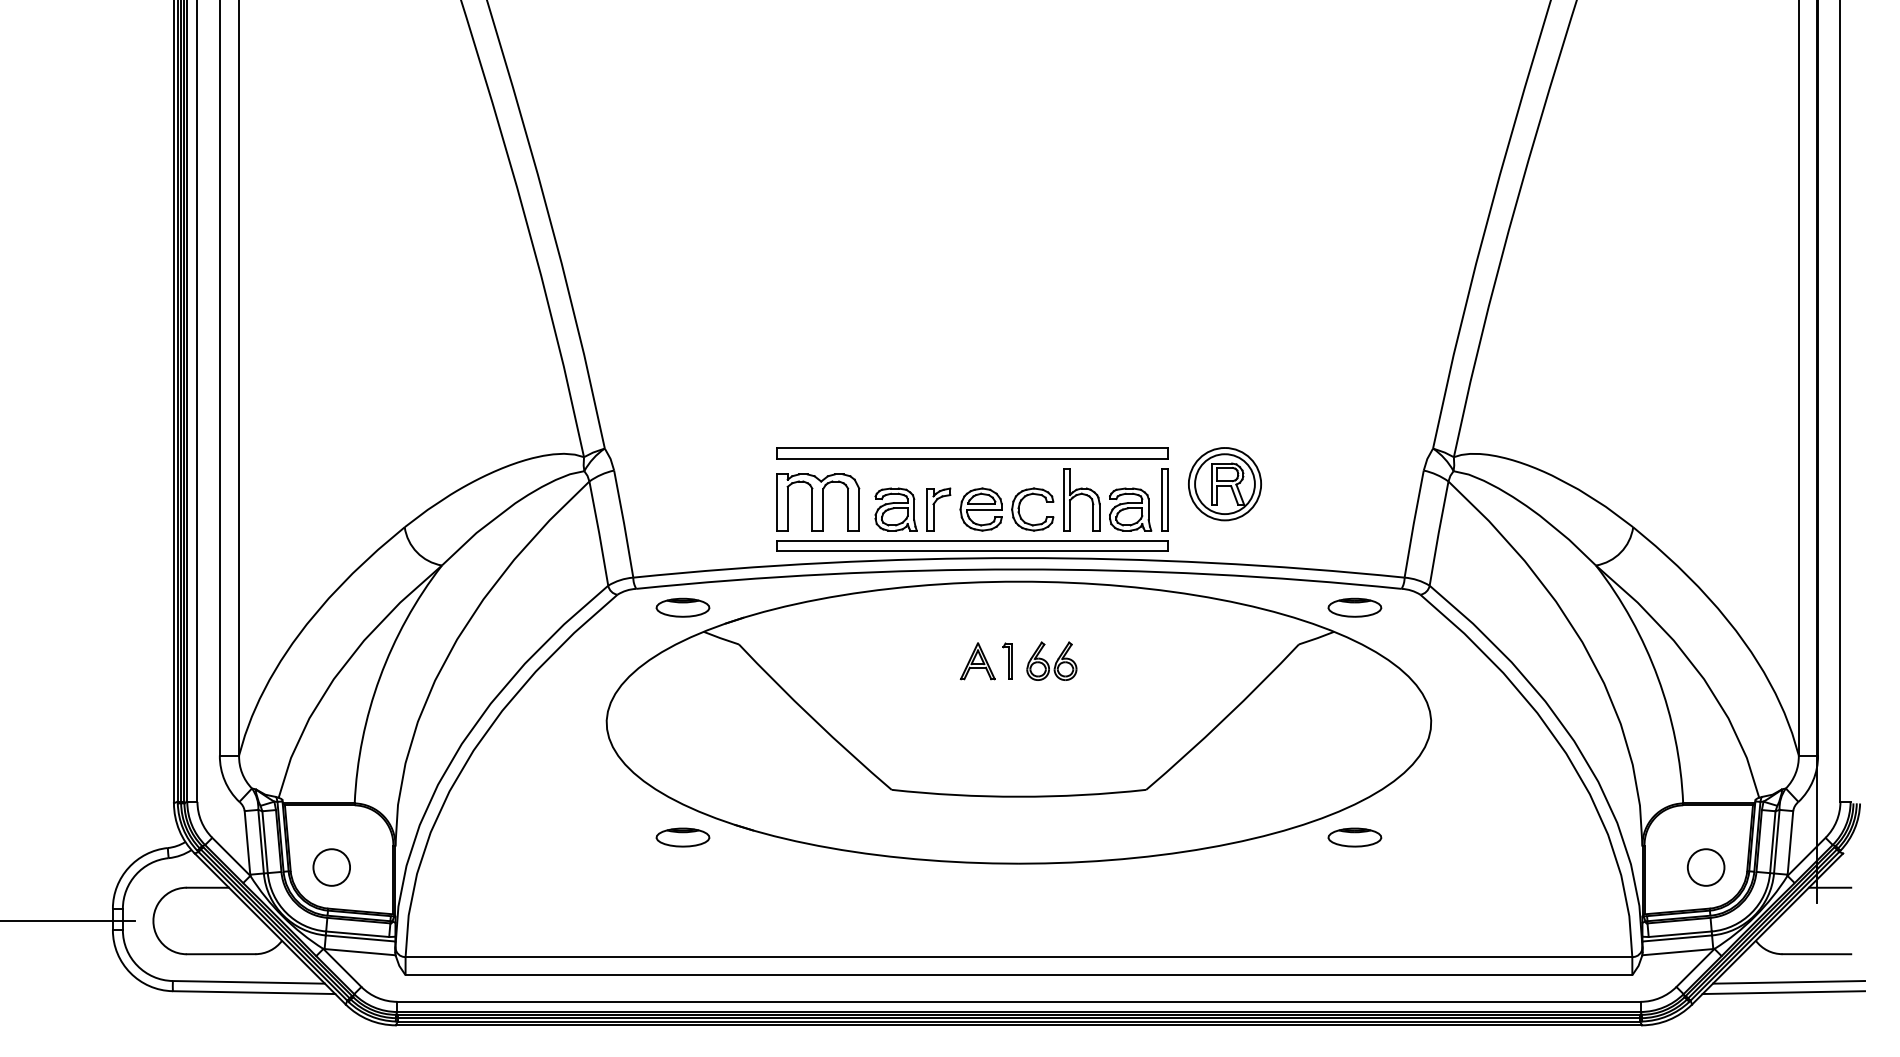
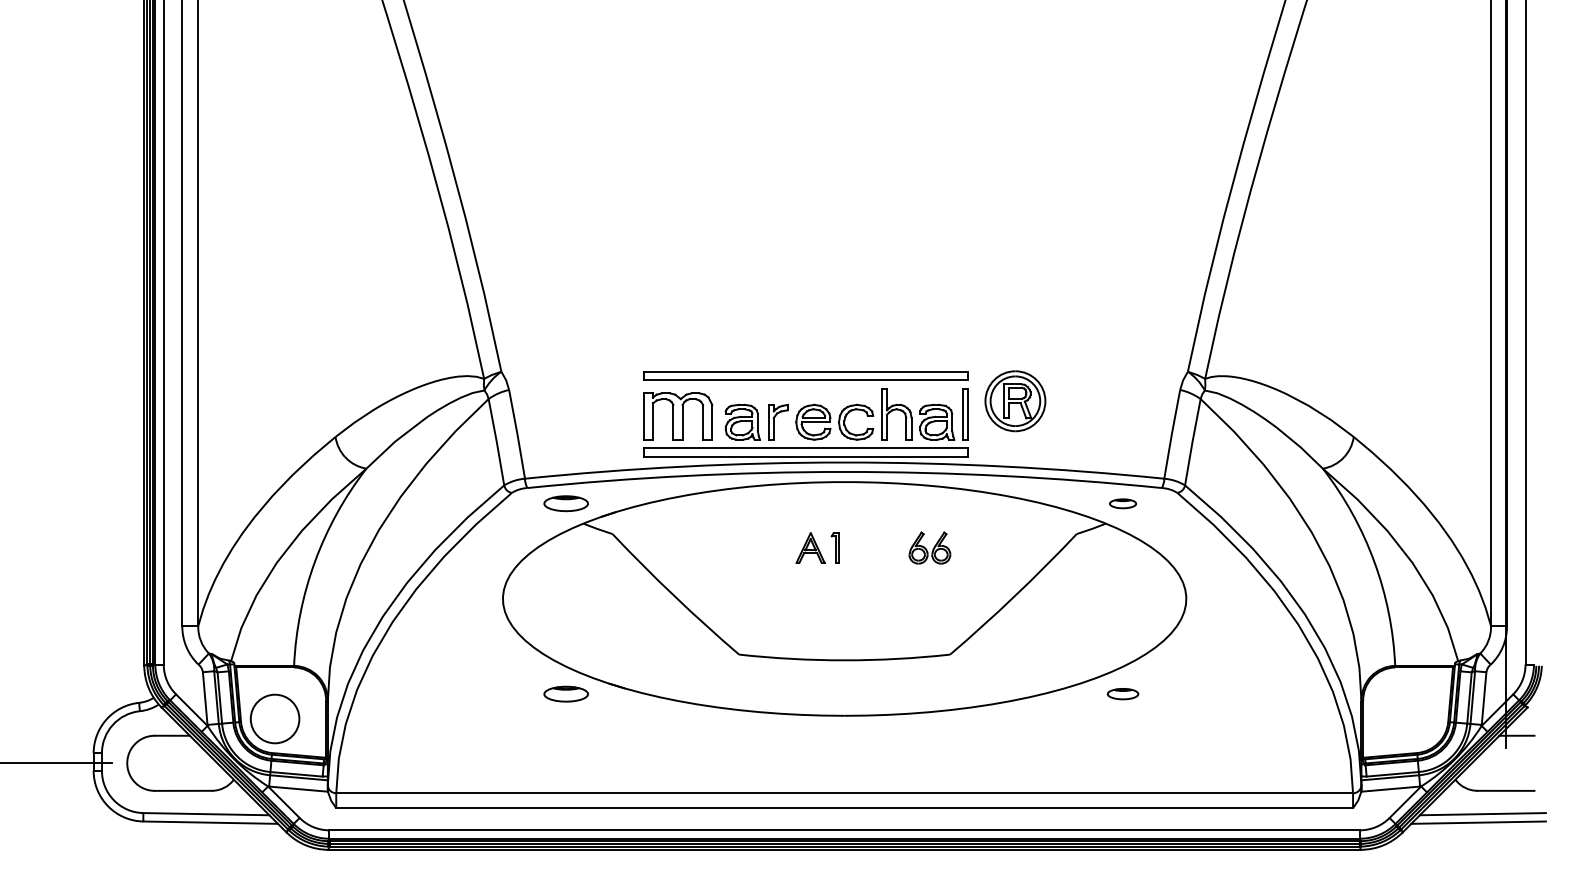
part: (1354, 607) -> (1122, 503), size x0.6
part: (1051, 660) -> (929, 547), moved
part: (1354, 836) -> (1122, 693), size x0.7
circle: (331, 866) -> (274, 718), size x1.6
circle: (1706, 866) -> (1414, 718), removed

